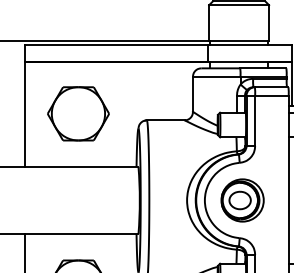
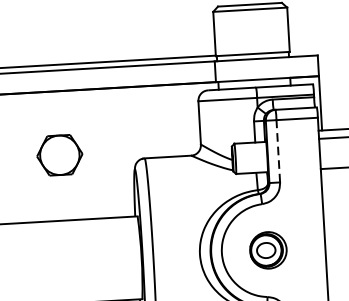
part: (78, 113) -> (59, 154), size x0.6
line: (255, 120) -> (278, 150), solid -> dashed
part: (242, 200) -> (268, 250), size x0.7

